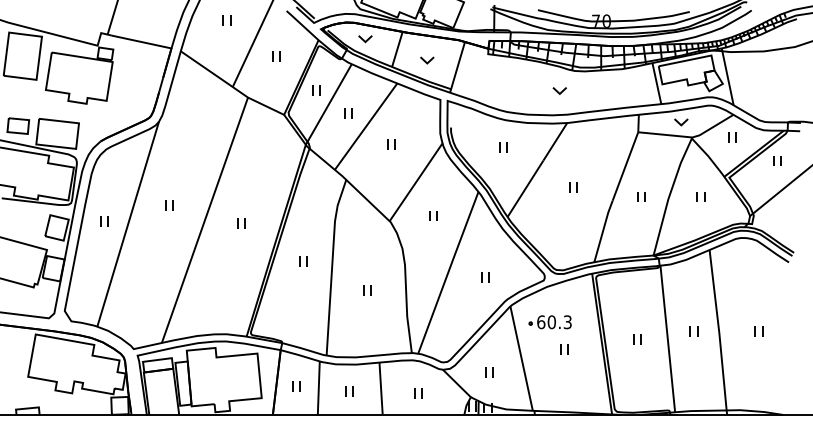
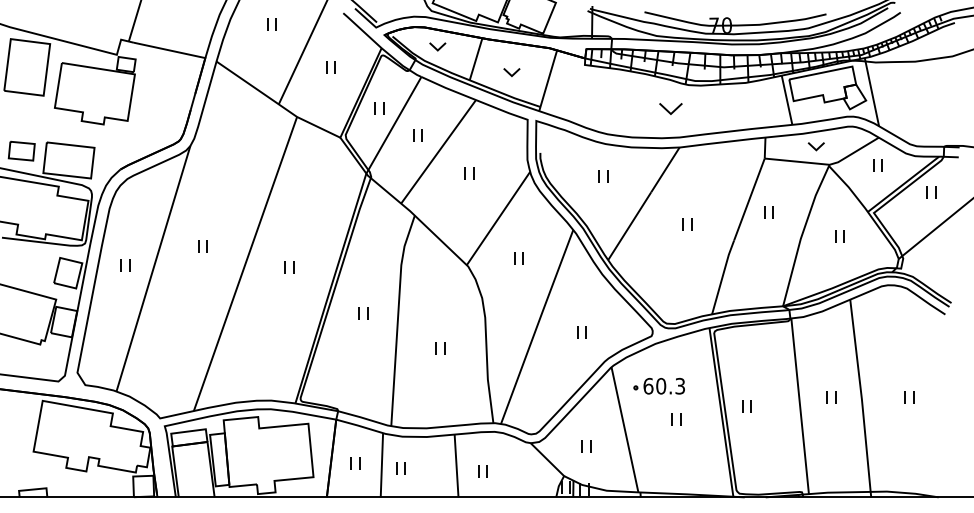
part: (559, 90) -> (670, 108), size x1.4
part: (641, 196) -> (768, 211), moved
part: (637, 339) -> (747, 406), moved
part: (349, 391) -> (400, 469), moved
part: (418, 393) -> (483, 471), moved

